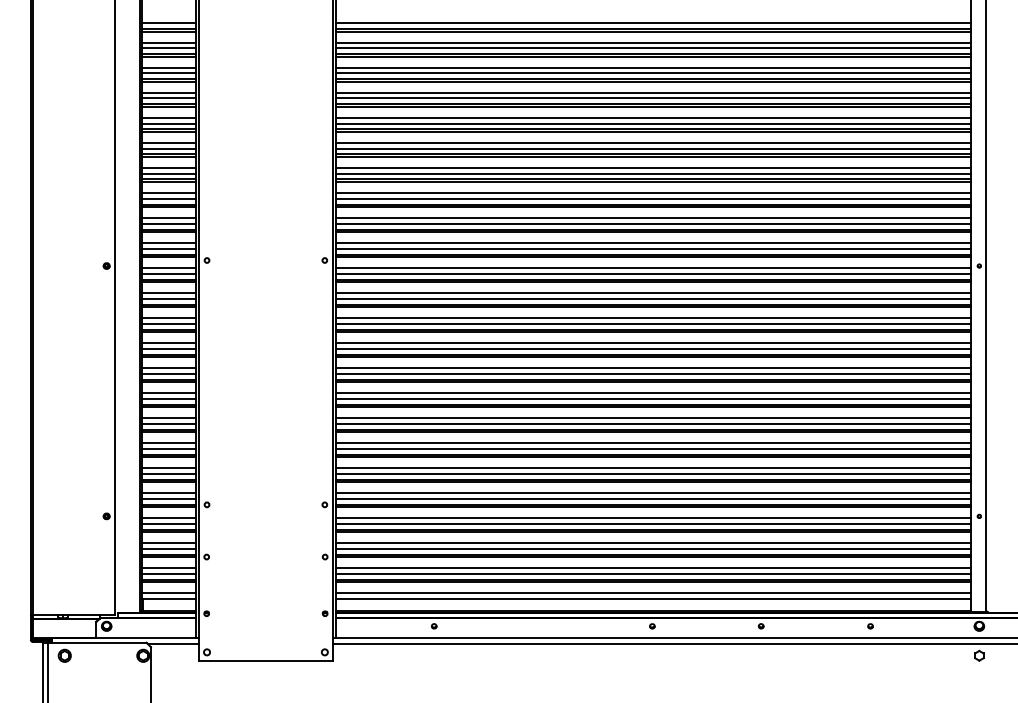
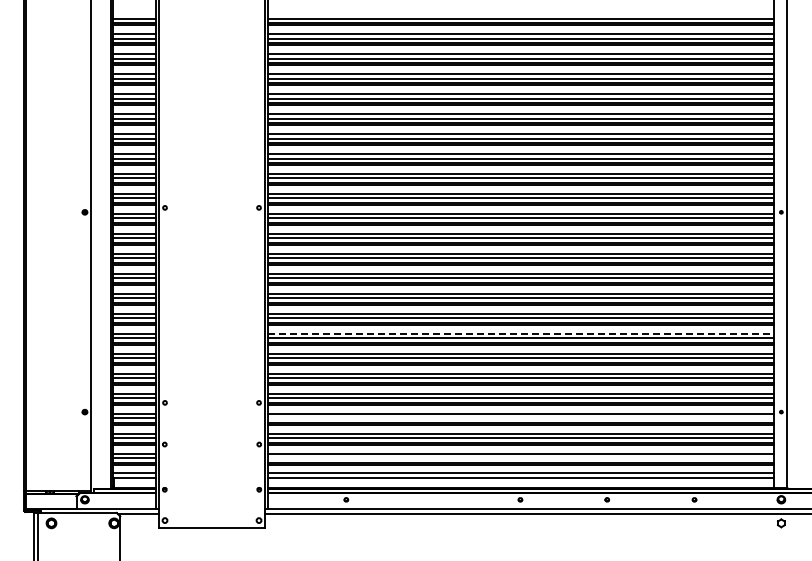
line: (653, 417) -> (521, 333), solid -> dashed
line: (652, 524) -> (520, 418), removed
line: (652, 574) -> (520, 458), removed

